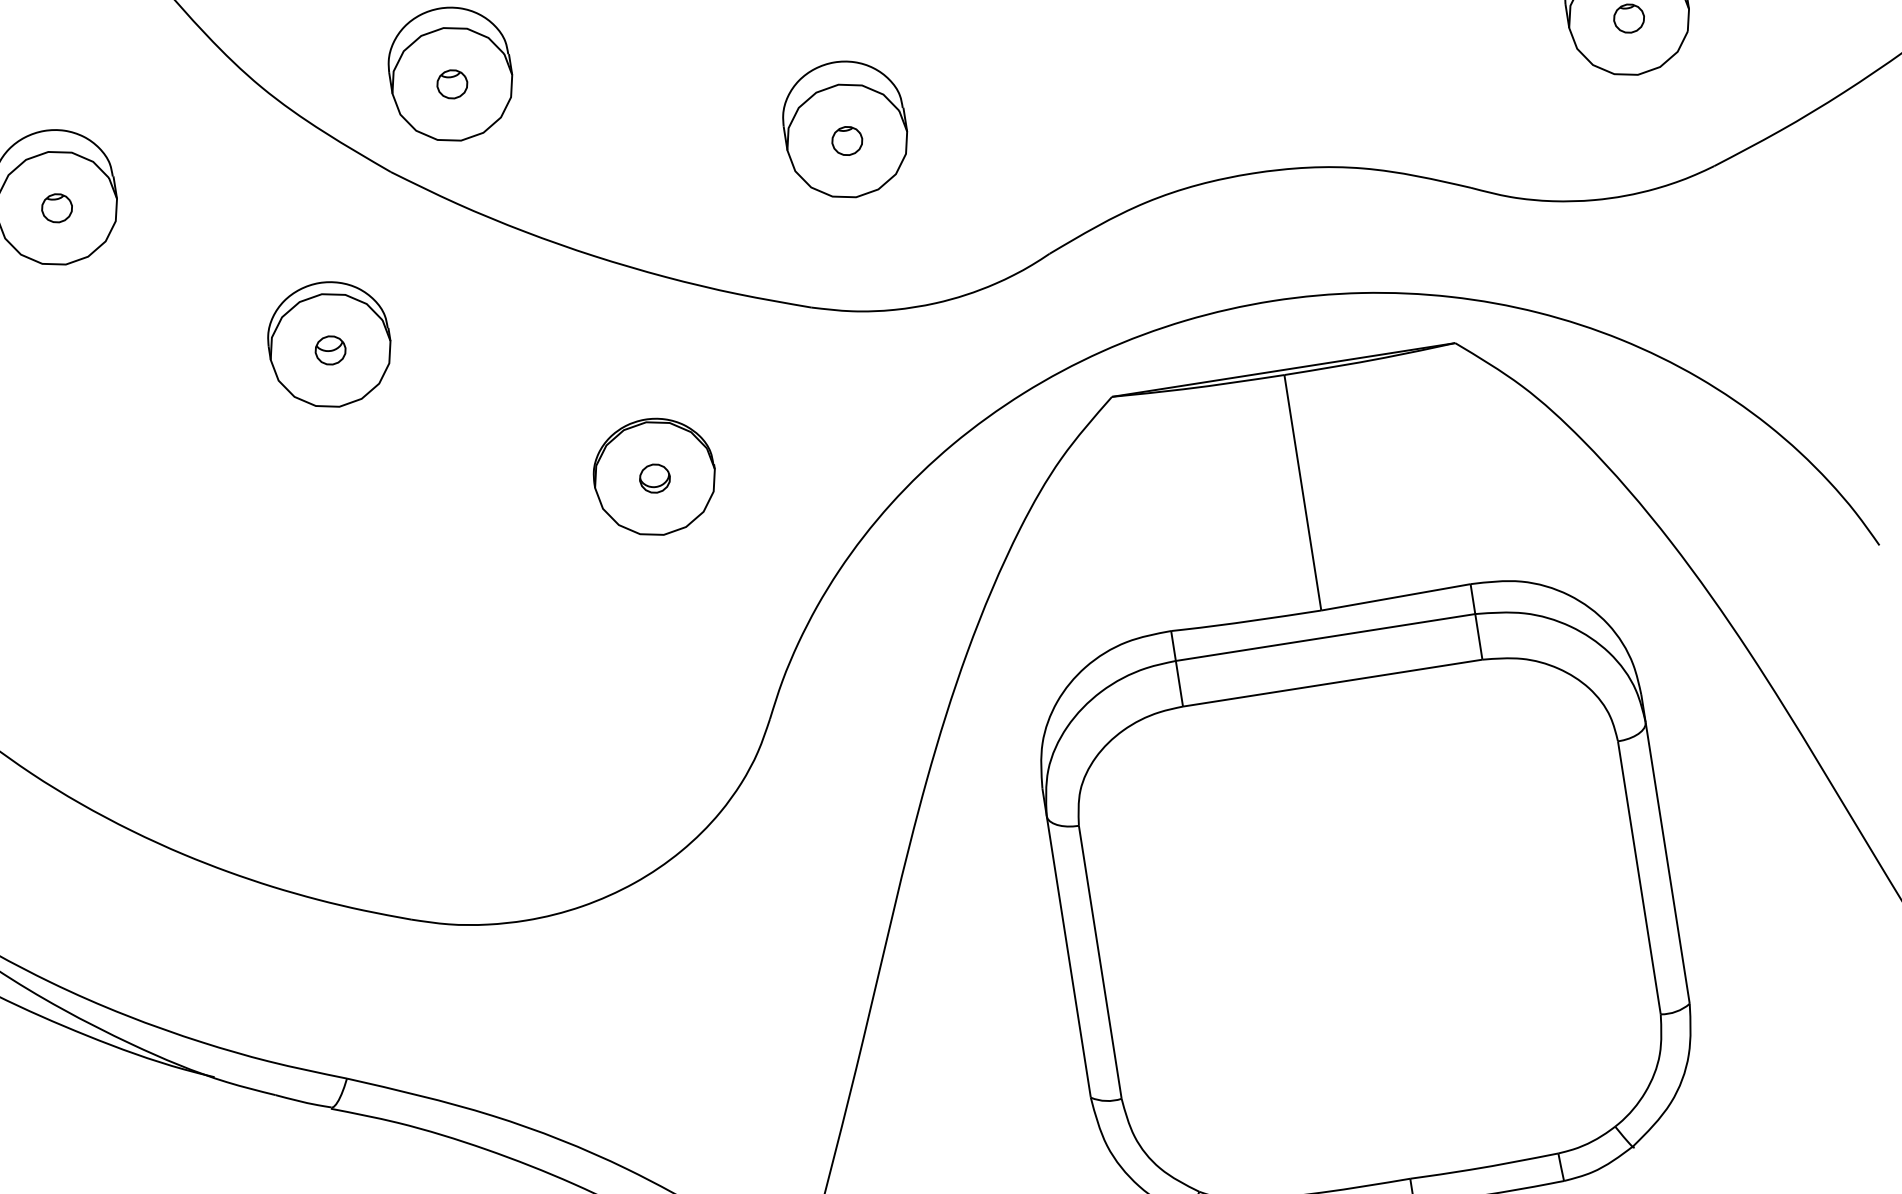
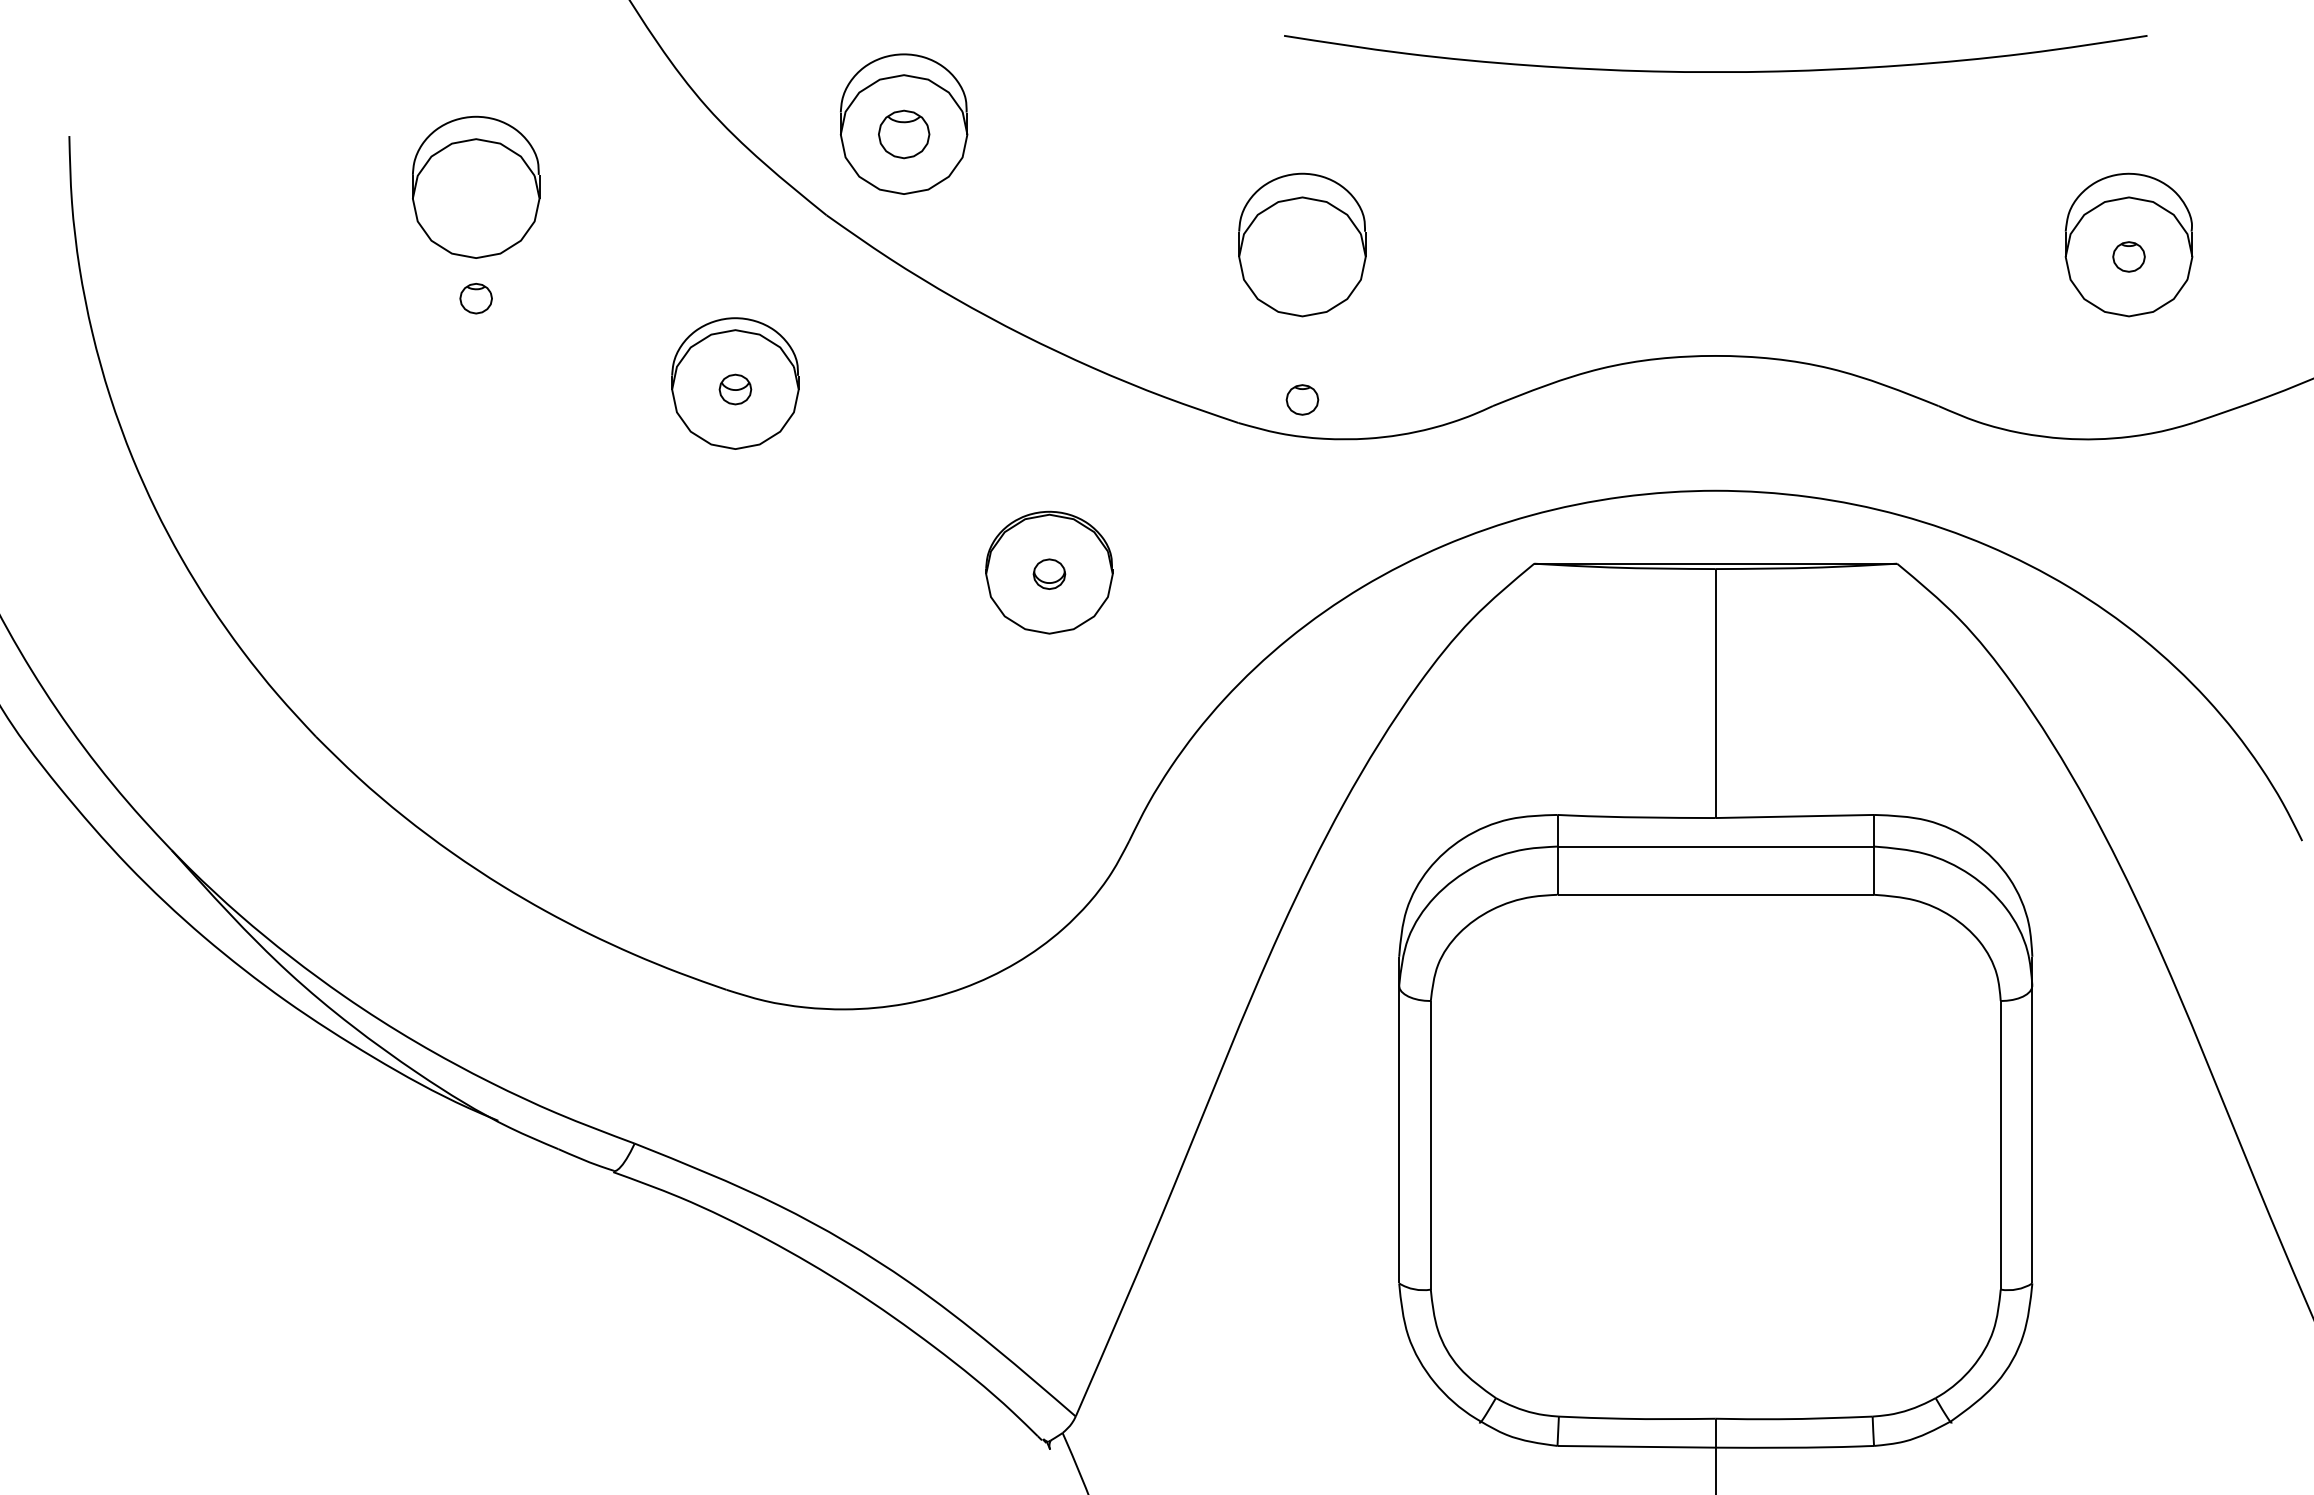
part: (451, 84) -> (903, 134), size x1.6
part: (847, 140) -> (1302, 399), moved
part: (56, 208) -> (475, 298), moved

